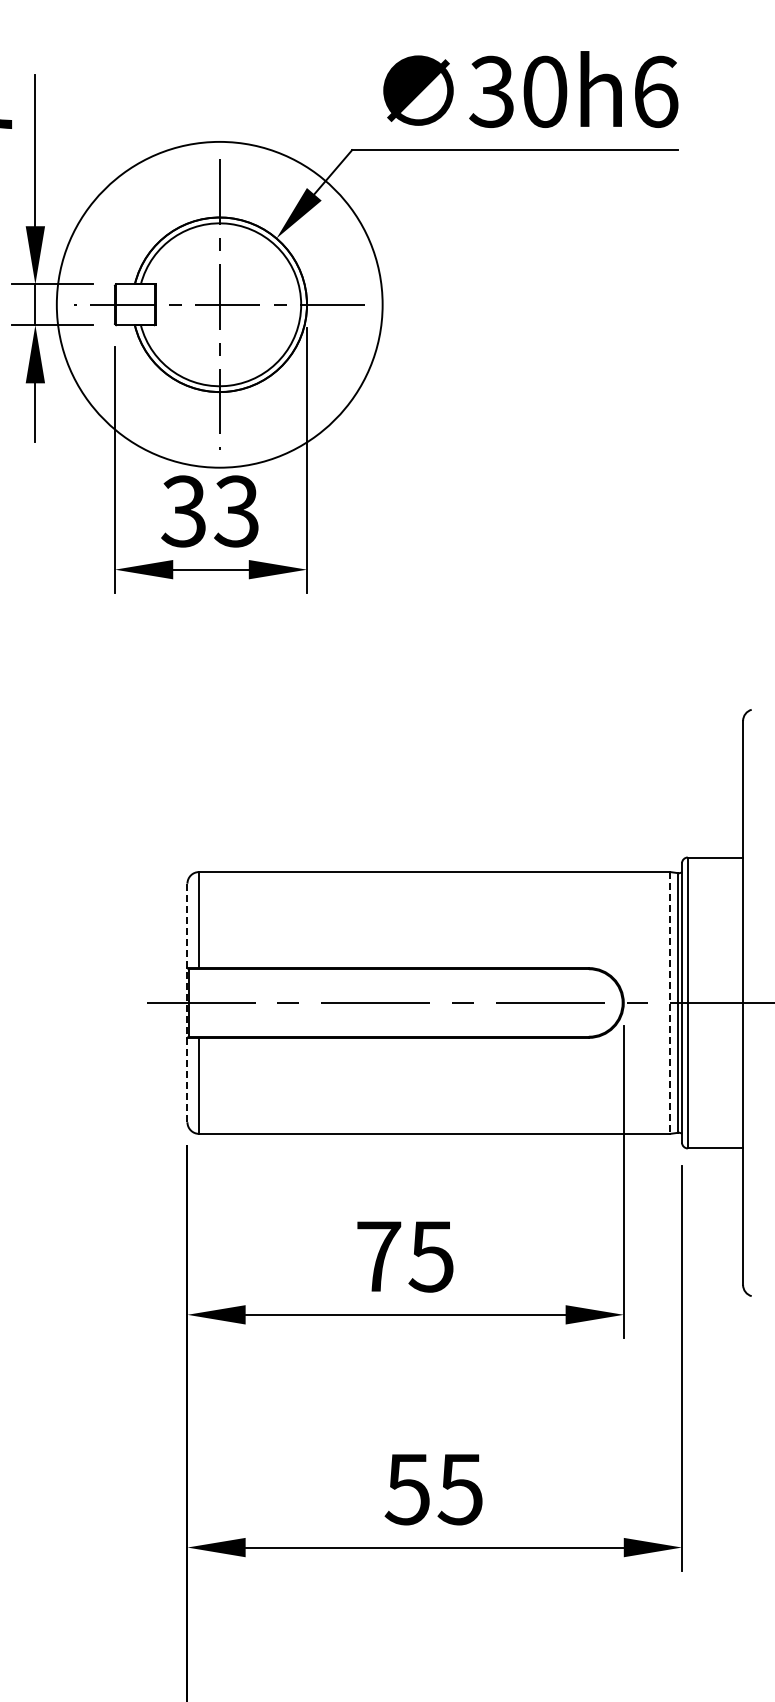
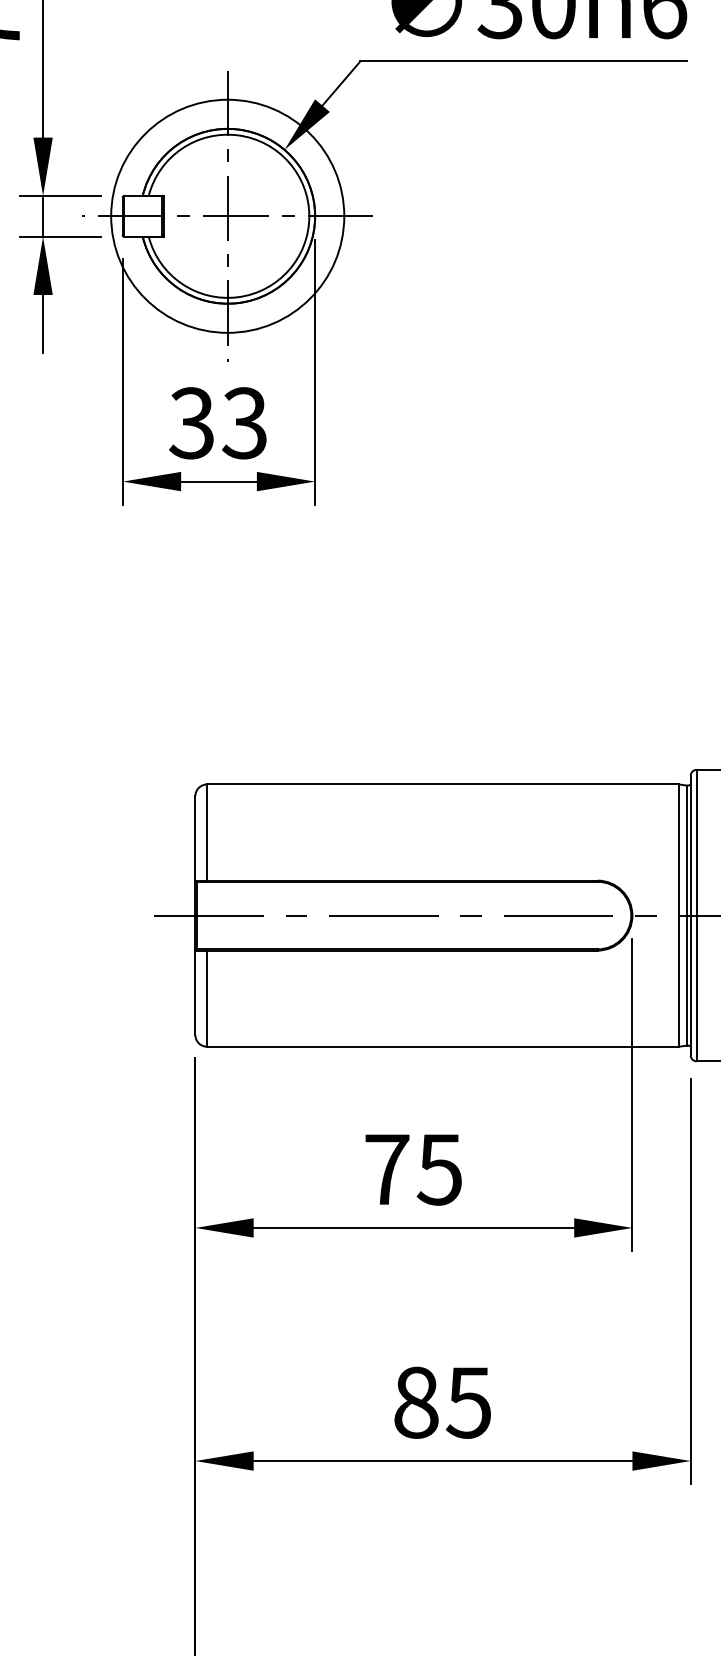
circle: (219, 304) -> (227, 216), size x0.71
line: (187, 1002) -> (195, 915), dashed -> solid
line: (670, 1002) -> (679, 915), dashed -> solid
text: (407, 1489) -> (415, 1402), 55 -> 85

